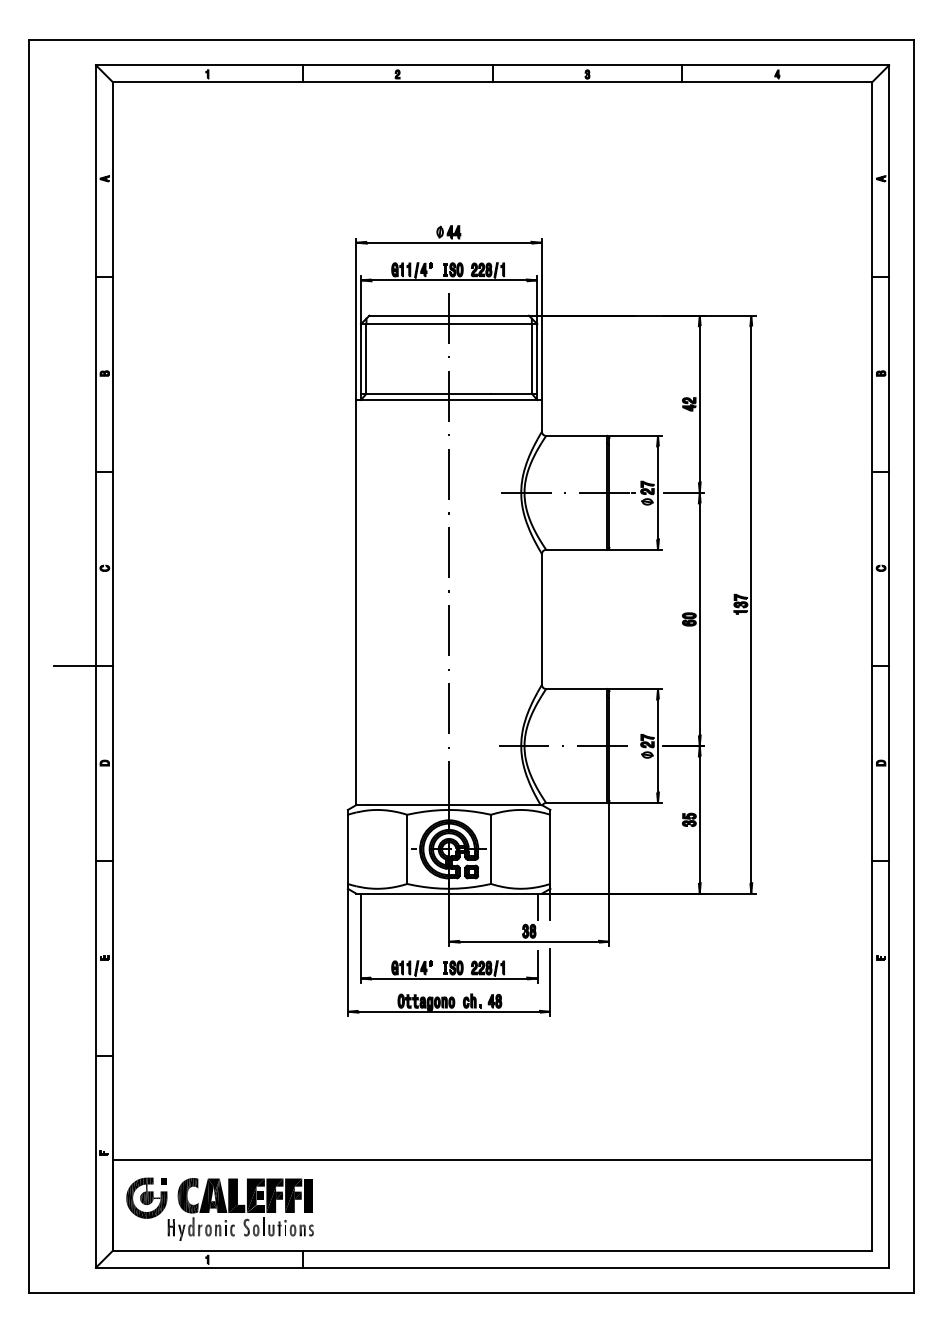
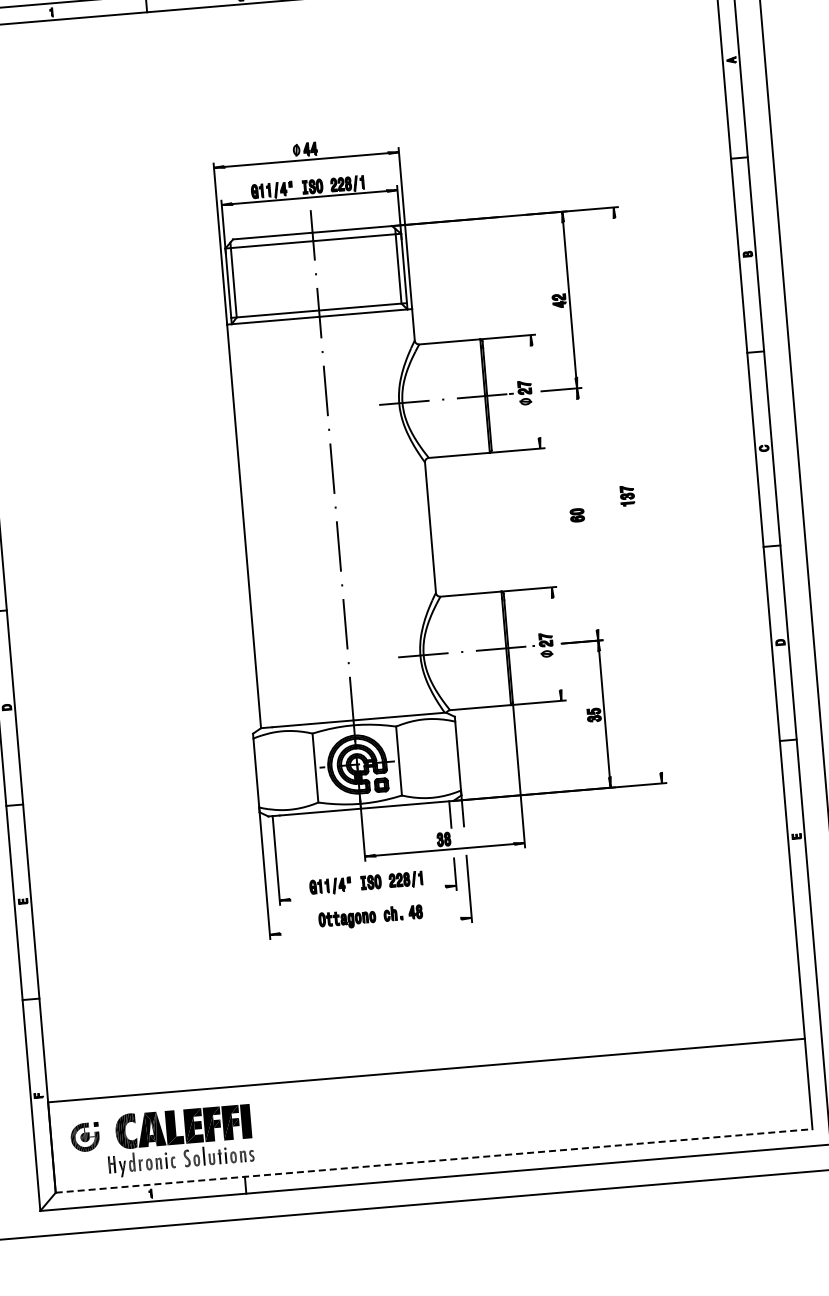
line: (658, 492) -> (535, 391), removed
line: (751, 604) -> (638, 495), removed
line: (699, 619) -> (587, 514), removed
line: (658, 745) -> (557, 643), removed
line: (449, 978) -> (368, 893), removed
line: (448, 1011) -> (370, 926), removed
part: (146, 1197) -> (84, 1136), size x0.7
line: (492, 1250) -> (433, 1160), solid -> dashed

